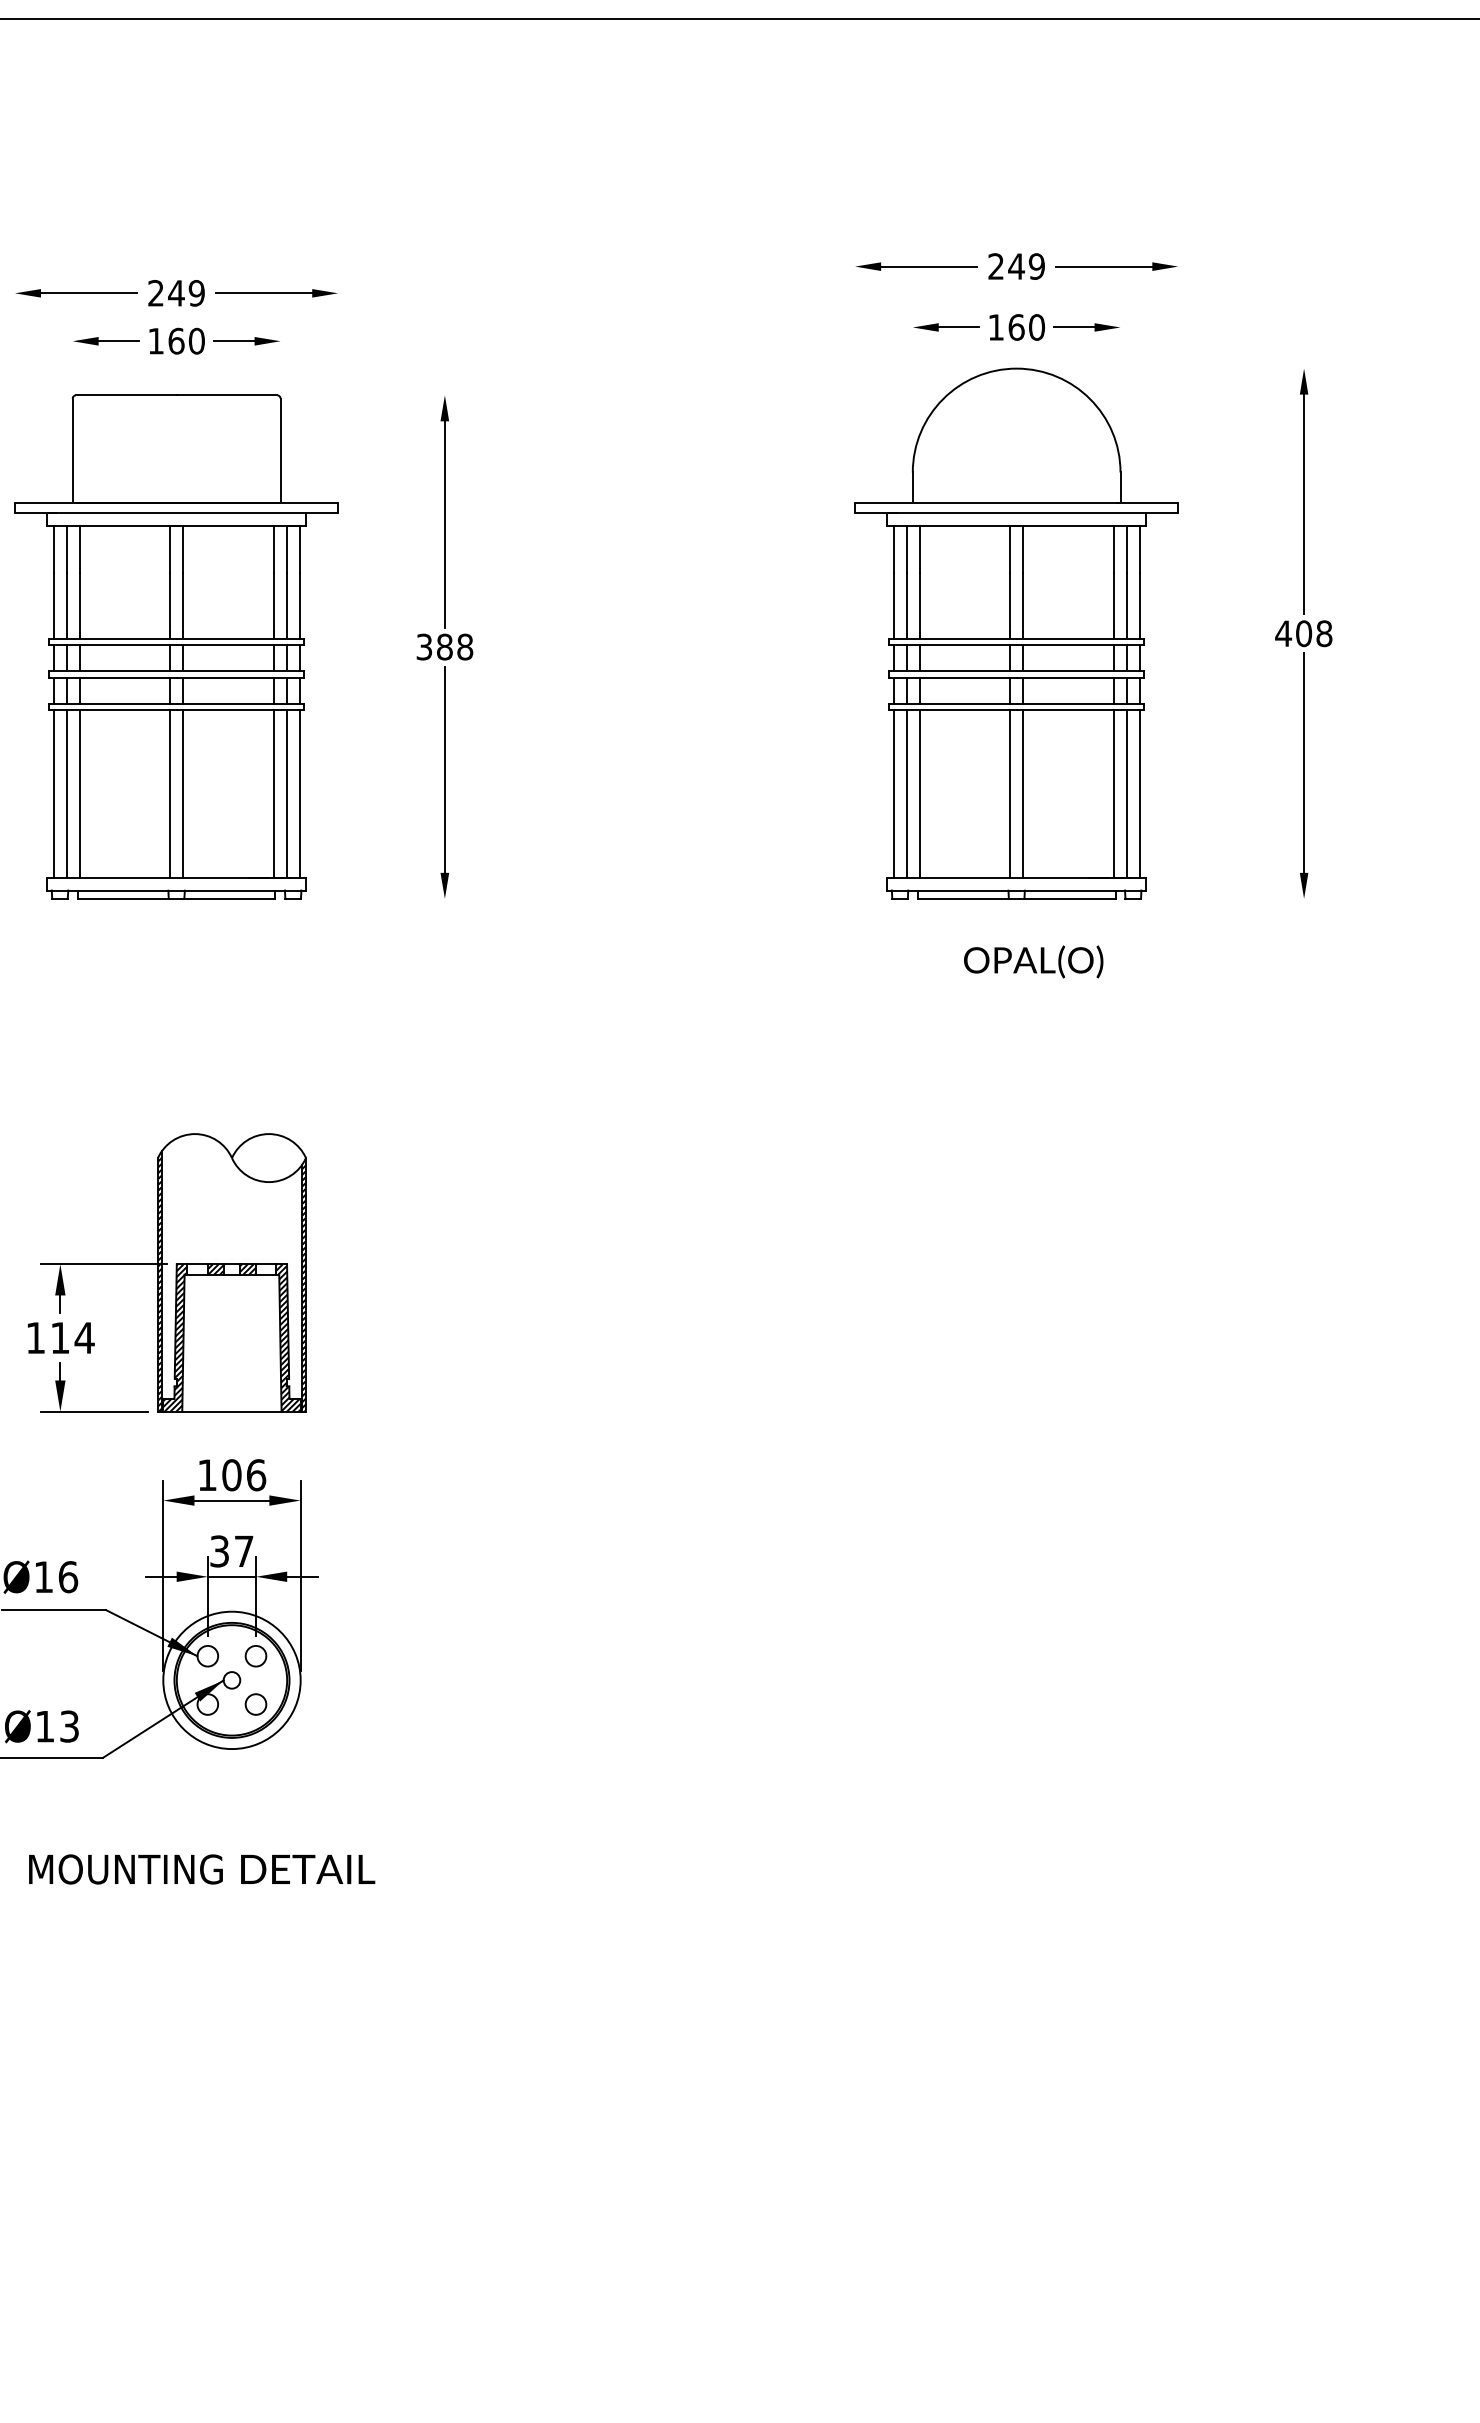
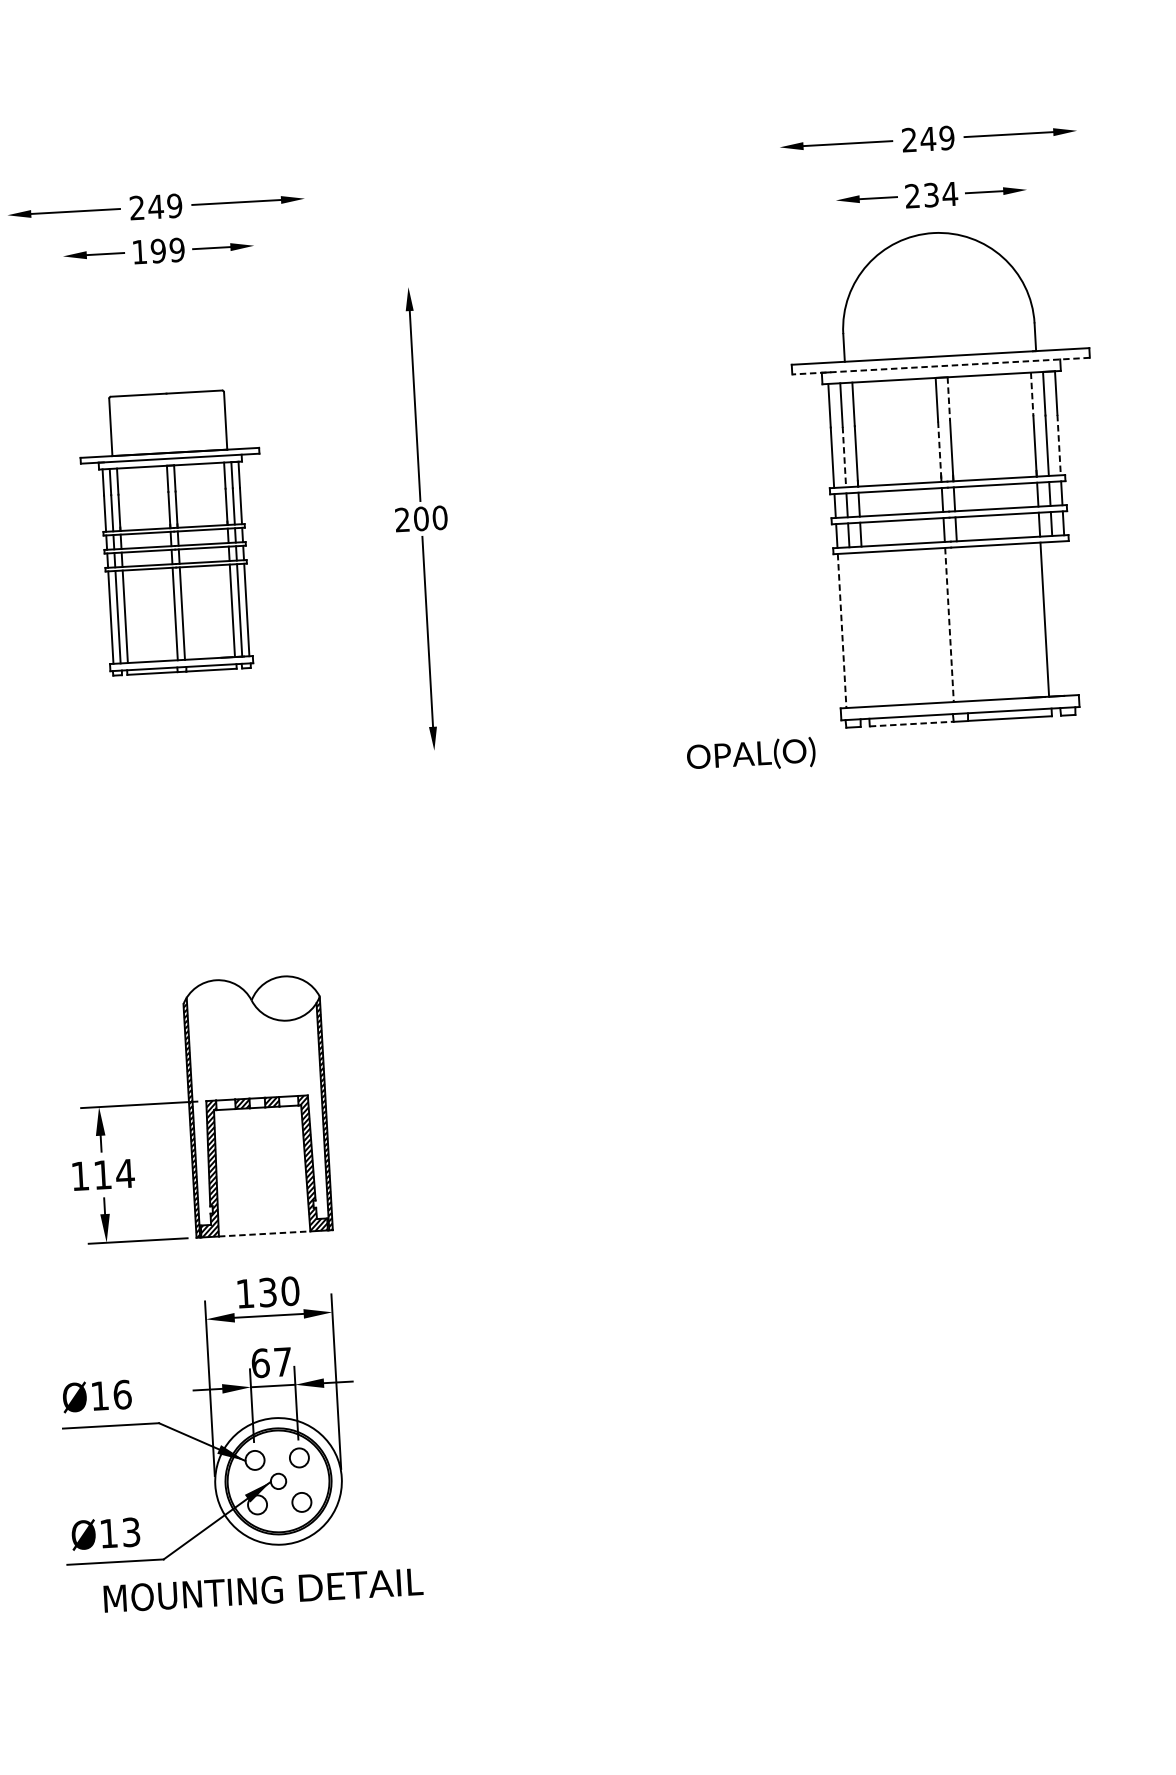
text: (1016, 327) -> (931, 195), 160 -> 234
text: (186, 340) -> (167, 249), 160 -> 199
line: (1016, 513) -> (940, 366), solid -> dashed
line: (1023, 549) -> (949, 399), solid -> dashed
line: (1113, 549) -> (1032, 394), solid -> dashed
line: (906, 605) -> (844, 456), solid -> dashed
line: (1010, 605) -> (940, 451), solid -> dashed
line: (1139, 605) -> (1058, 444), solid -> dashed
part: (176, 646) -> (174, 532), size x0.6
text: (444, 647) -> (421, 519), 388 -> 200
line: (893, 793) -> (842, 630), solid -> dashed
line: (906, 793) -> (854, 629), removed
line: (919, 793) -> (865, 629), removed
line: (1010, 793) -> (949, 624), solid -> dashed
line: (1023, 793) -> (961, 623), removed
line: (1126, 793) -> (1056, 618), removed
line: (1139, 793) -> (1068, 617), removed
line: (963, 898) -> (911, 723), solid -> dashed
text: (1033, 961) -> (751, 754), moved
line: (231, 1411) -> (264, 1233), solid -> dashed
text: (244, 1475) -> (279, 1292), 106 -> 130
text: (219, 1551) -> (260, 1363), 37 -> 67
text: (202, 1869) -> (263, 1590), moved

